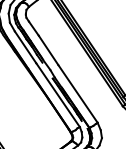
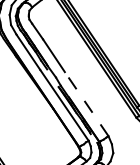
line: (77, 94) -> (86, 104), solid -> dashed

